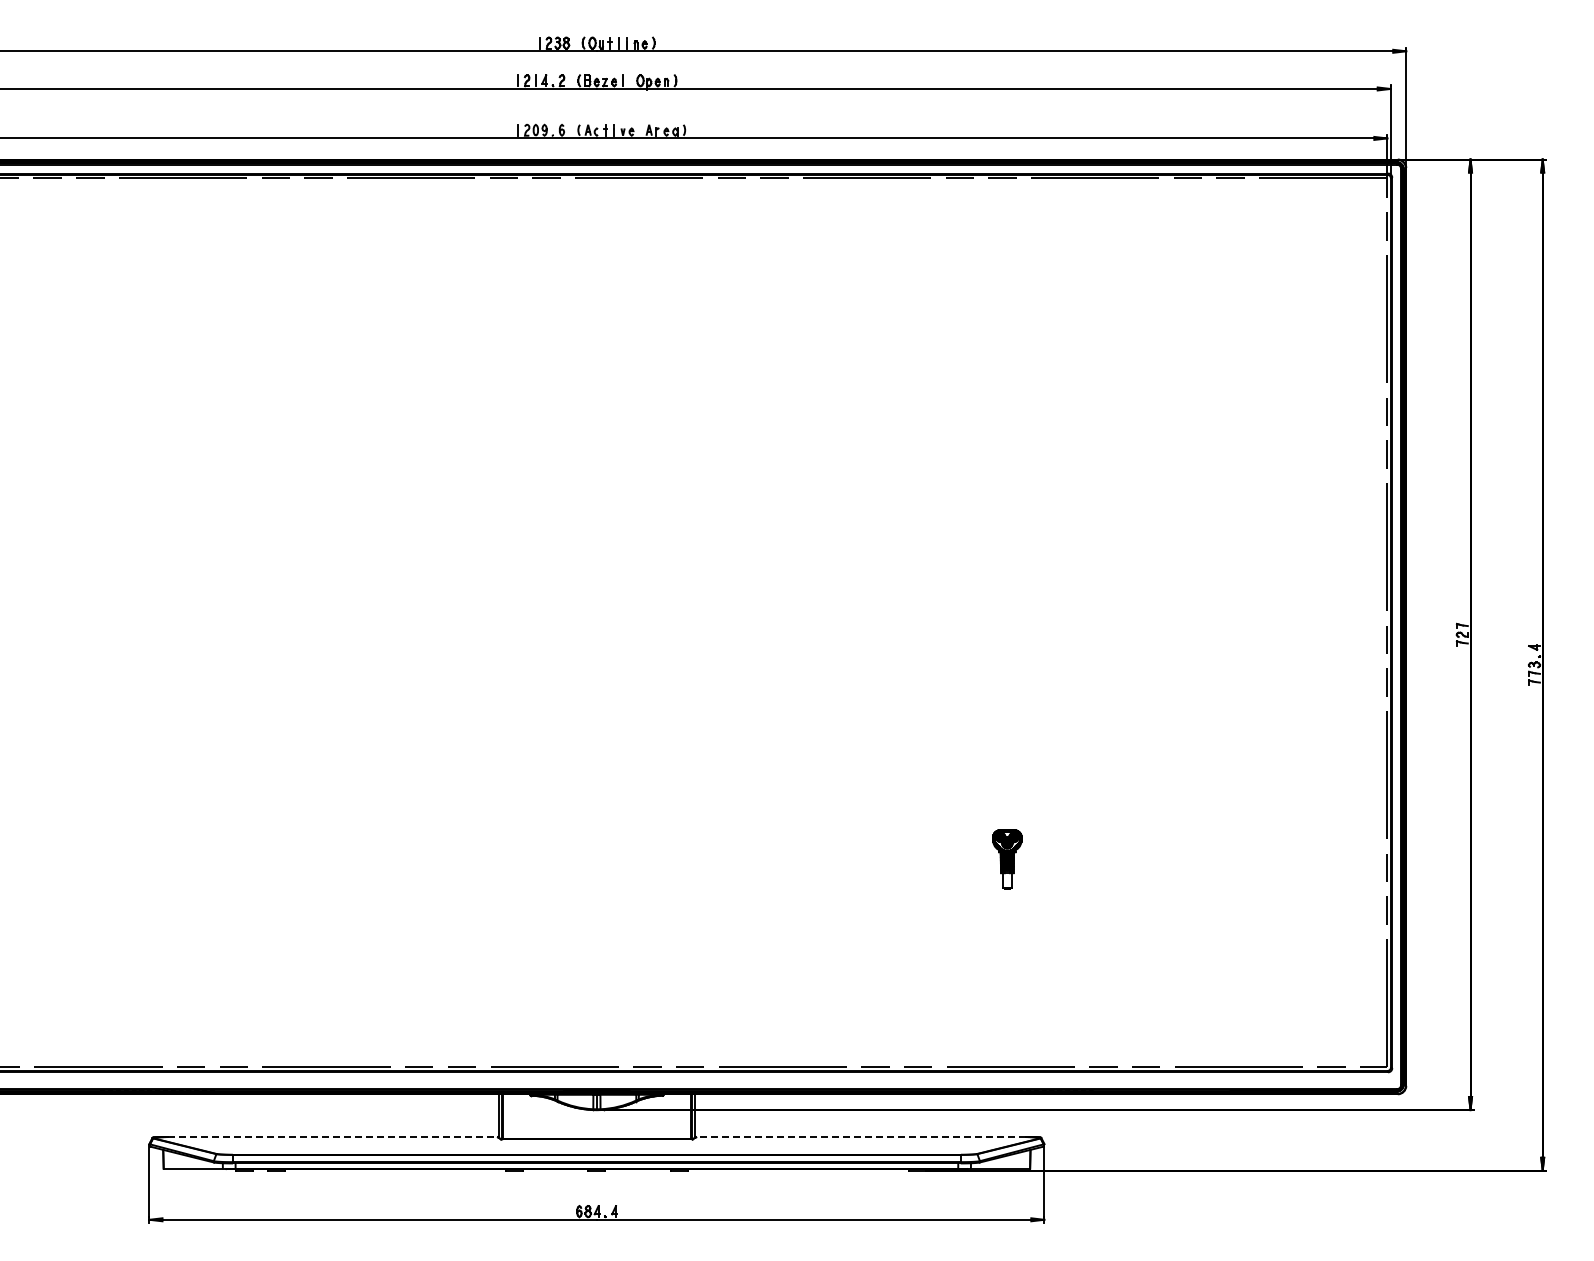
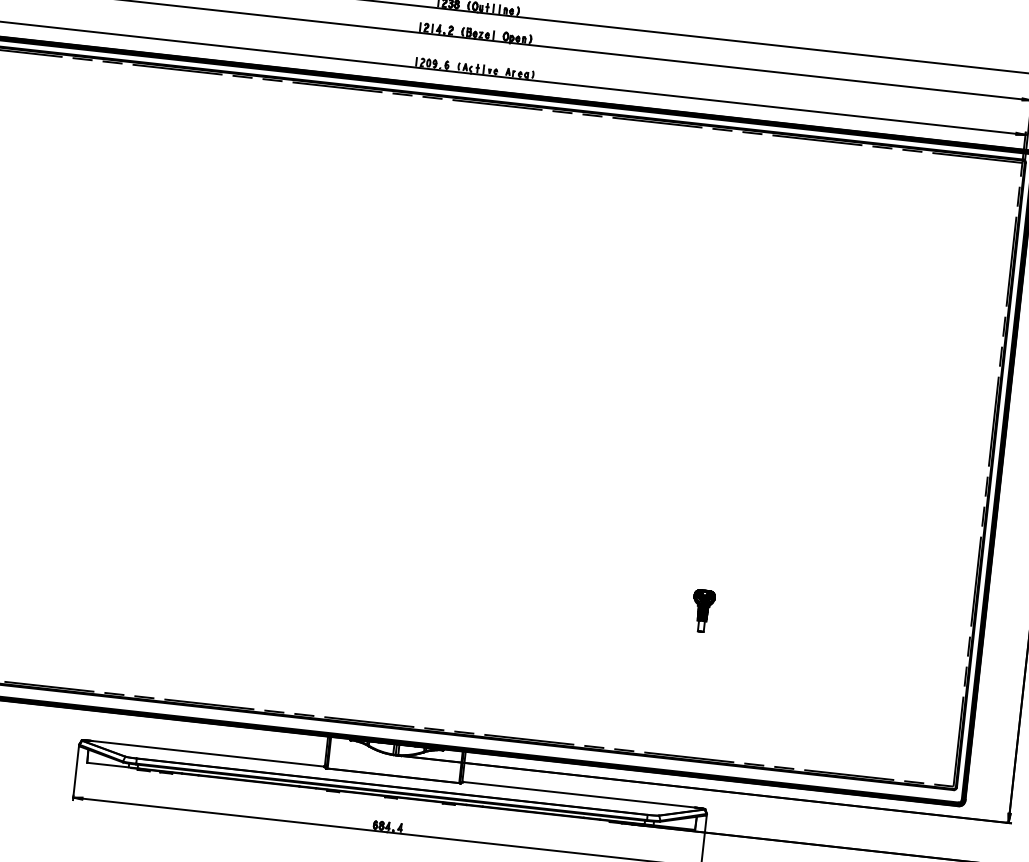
line: (333, 1137) -> (208, 754), dashed -> solid
line: (860, 1137) -> (578, 794), dashed -> solid

